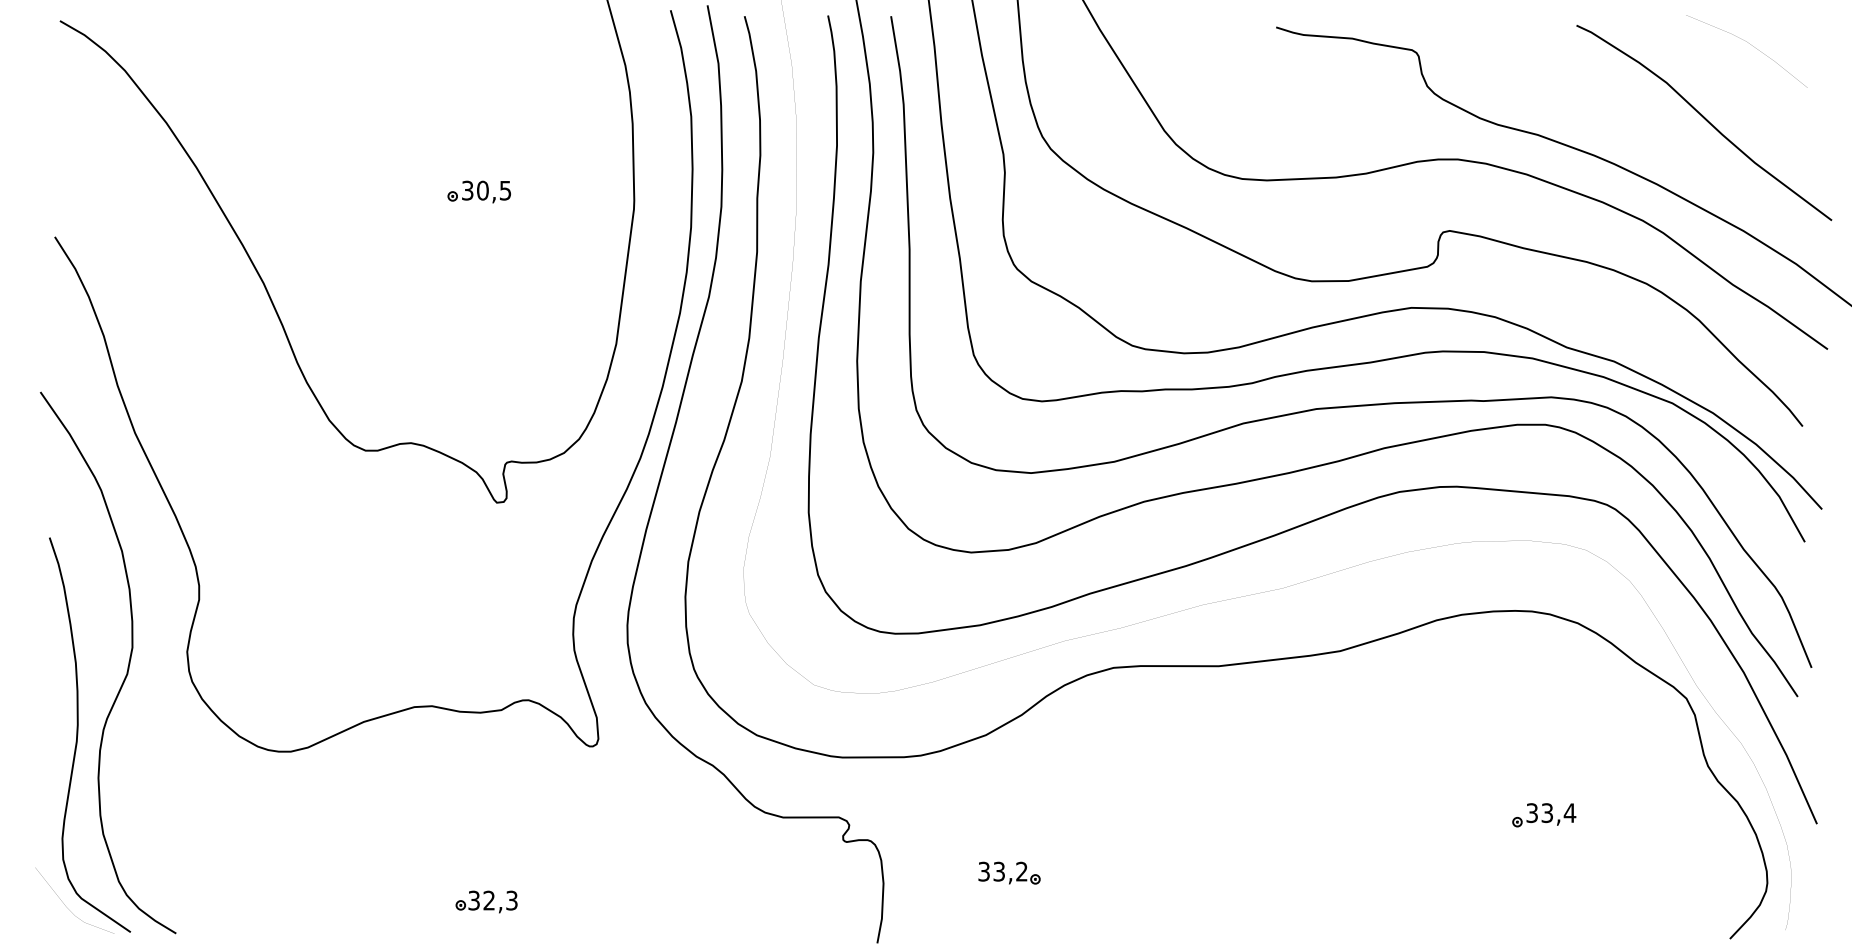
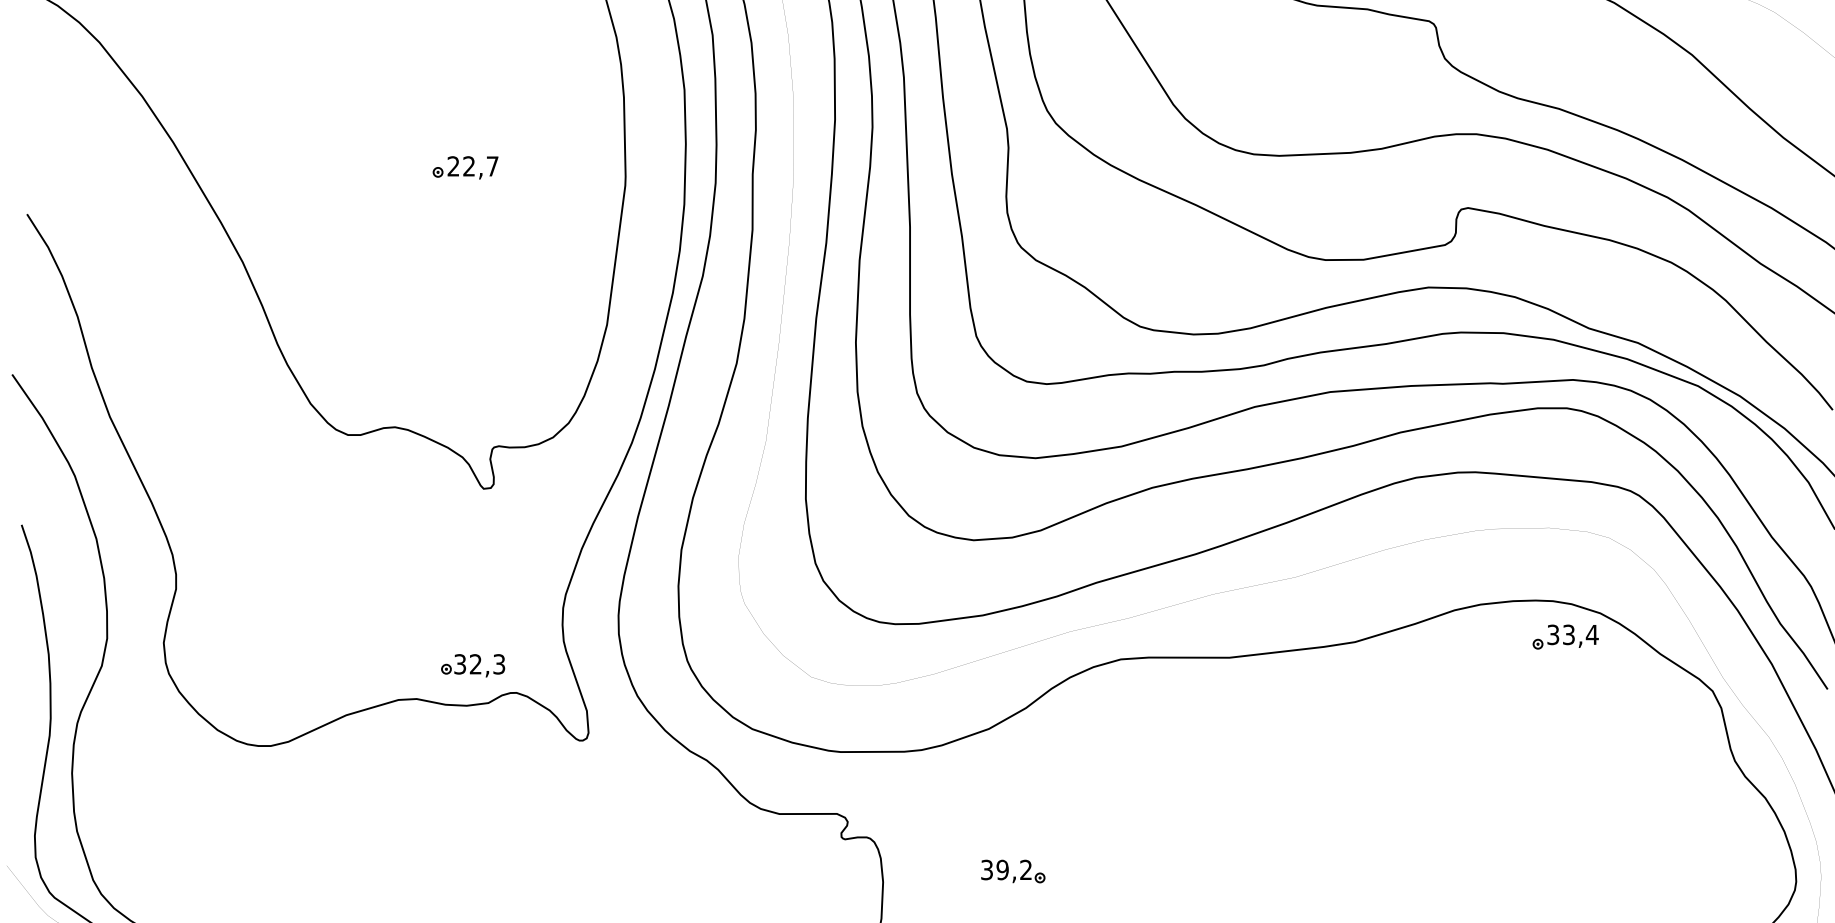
text: (486, 190) -> (472, 166), 30,5 -> 22,7
part: (1544, 815) -> (1565, 637), moved
text: (999, 871) -> (1002, 869), 33,2 -> 39,2
part: (486, 901) -> (472, 665), moved

